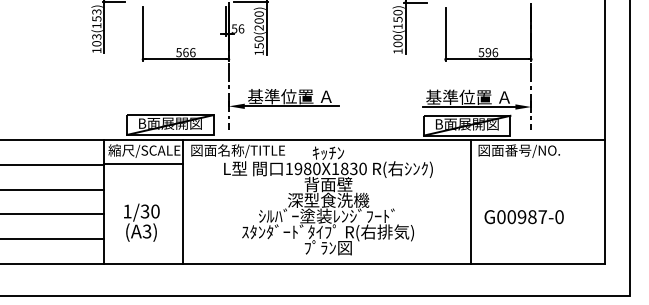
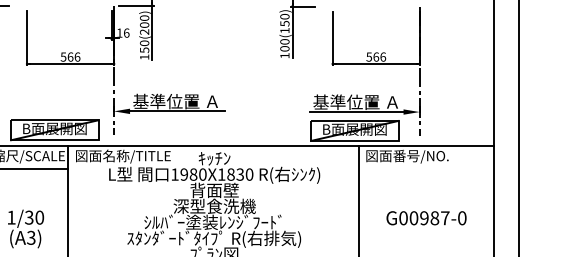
text: (234, 28) -> (119, 32), 56 -> 16
text: (488, 52) -> (376, 56), 596 -> 566
text: (523, 217) -> (425, 218), moved

